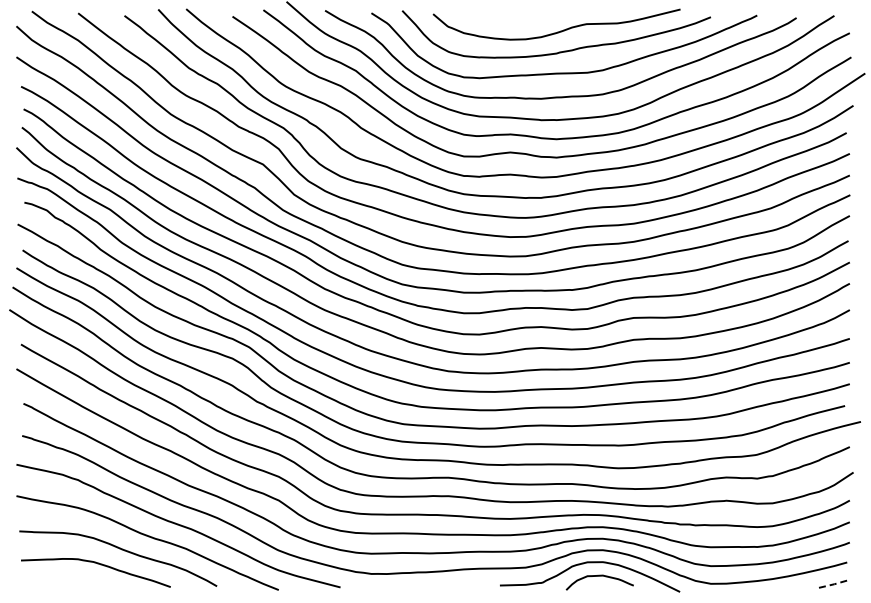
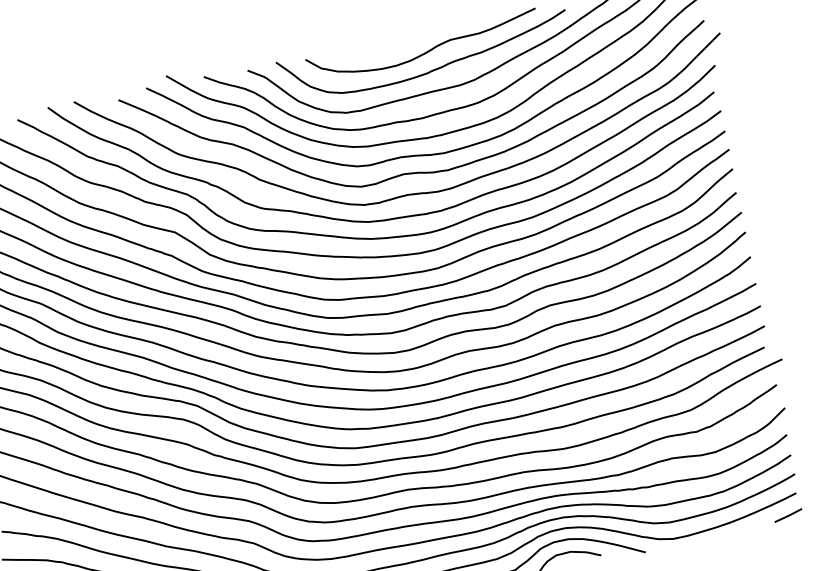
line: (834, 584) -> (788, 516), dashed -> solid

